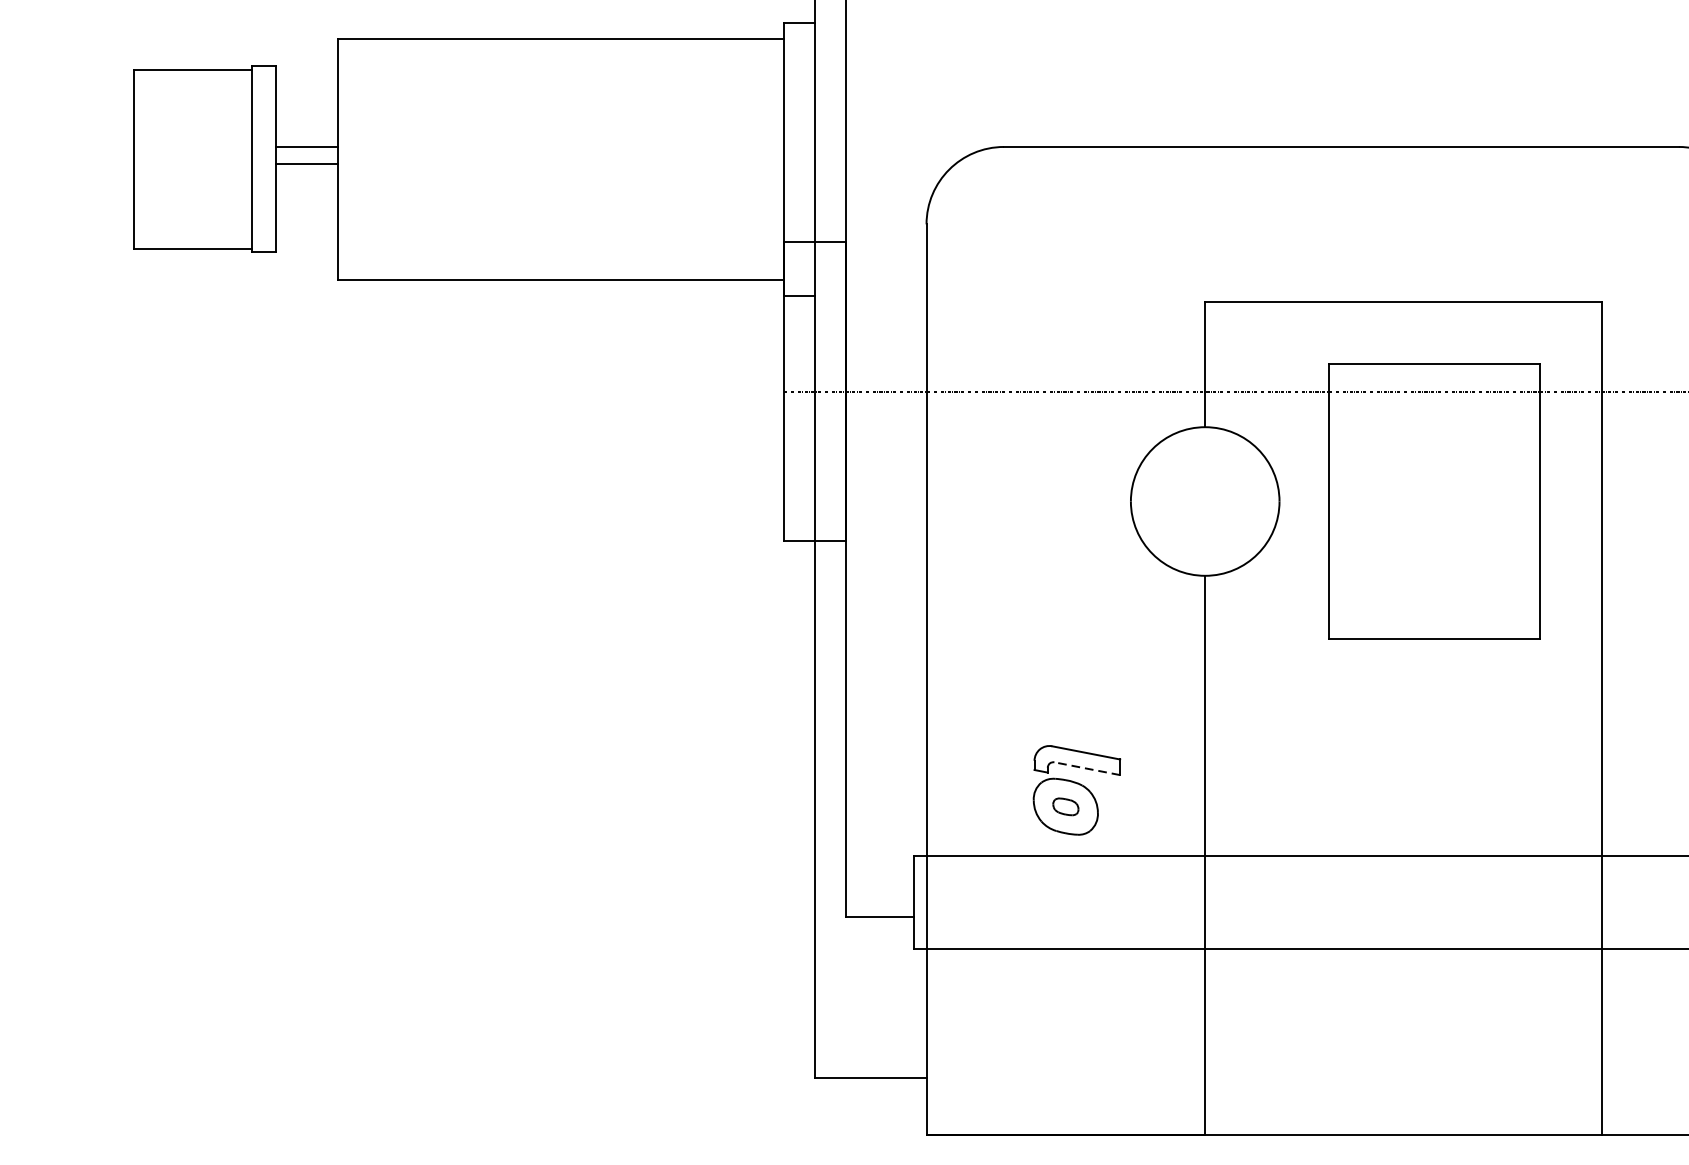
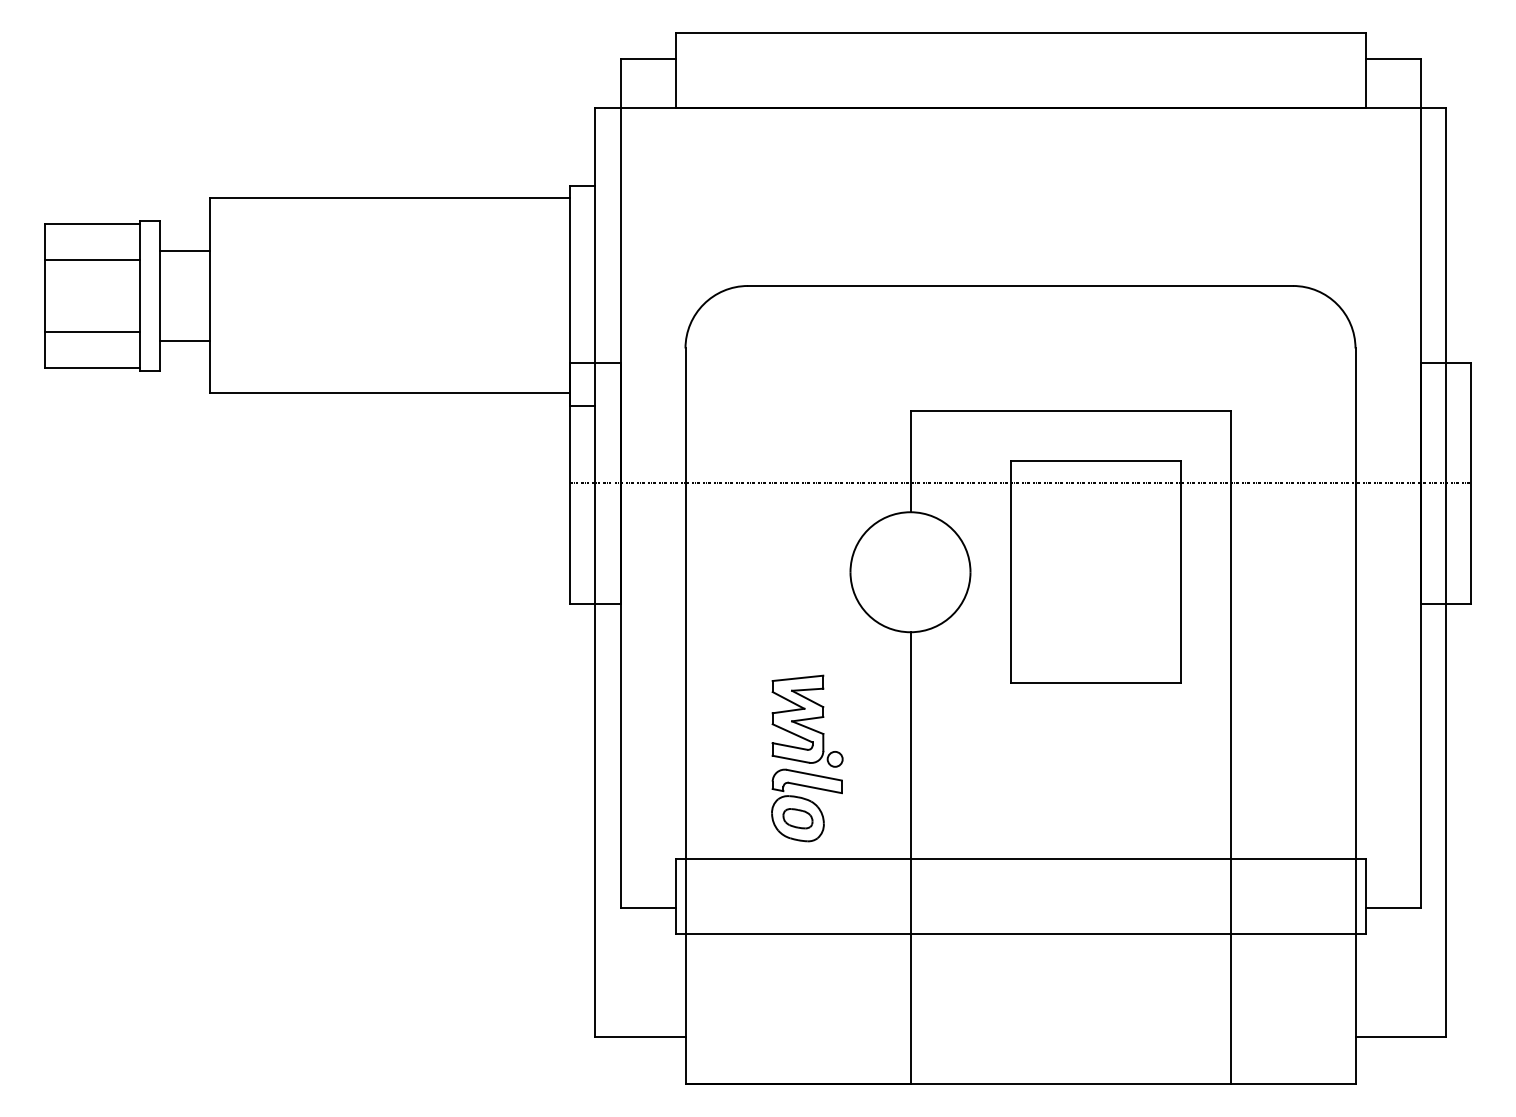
line: (192, 114) -> (92, 259), added
line: (307, 146) -> (185, 250), moved
line: (307, 163) -> (185, 340), moved
line: (192, 204) -> (92, 332), added
part: (1077, 685) -> (807, 720), added
line: (1086, 768) -> (814, 787), dashed -> solid
part: (1065, 806) -> (797, 818), size x1.43

